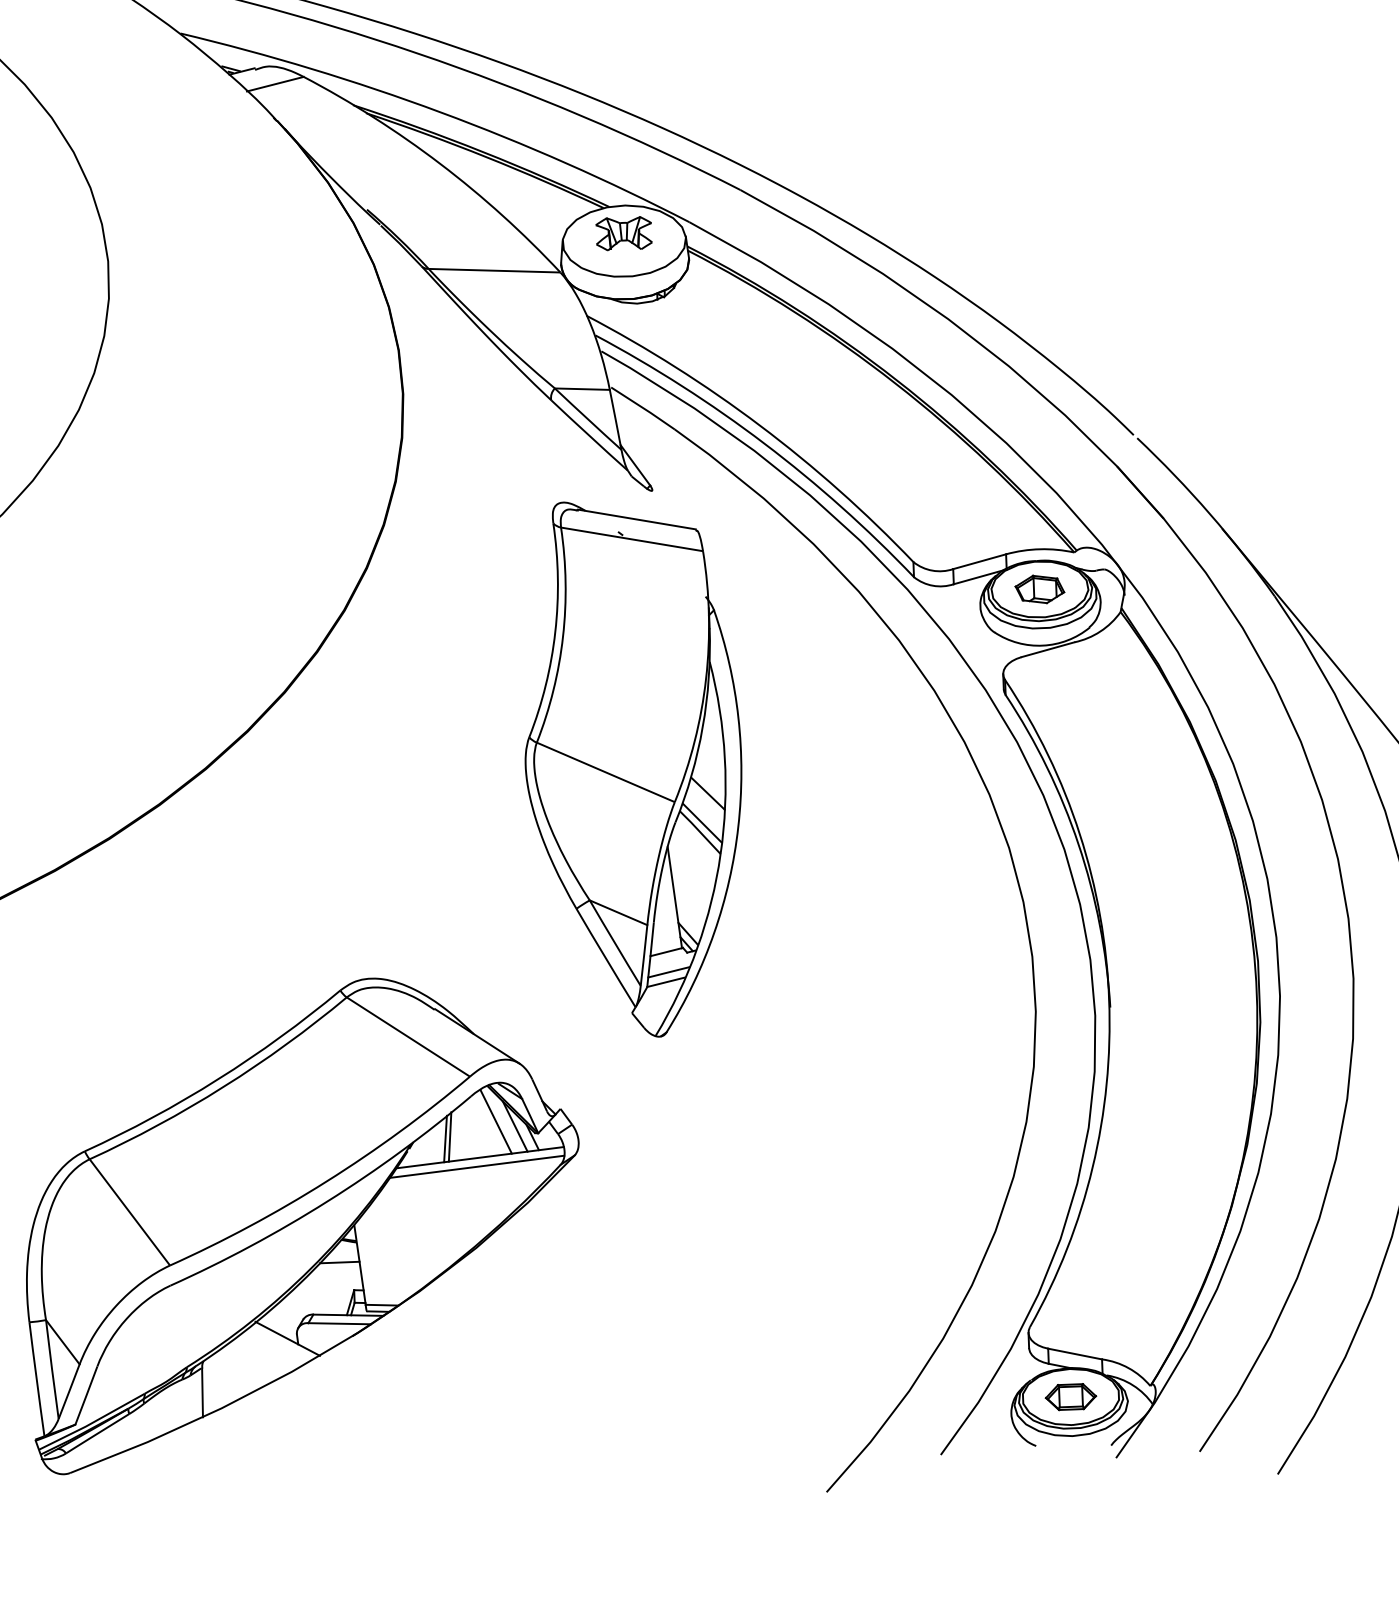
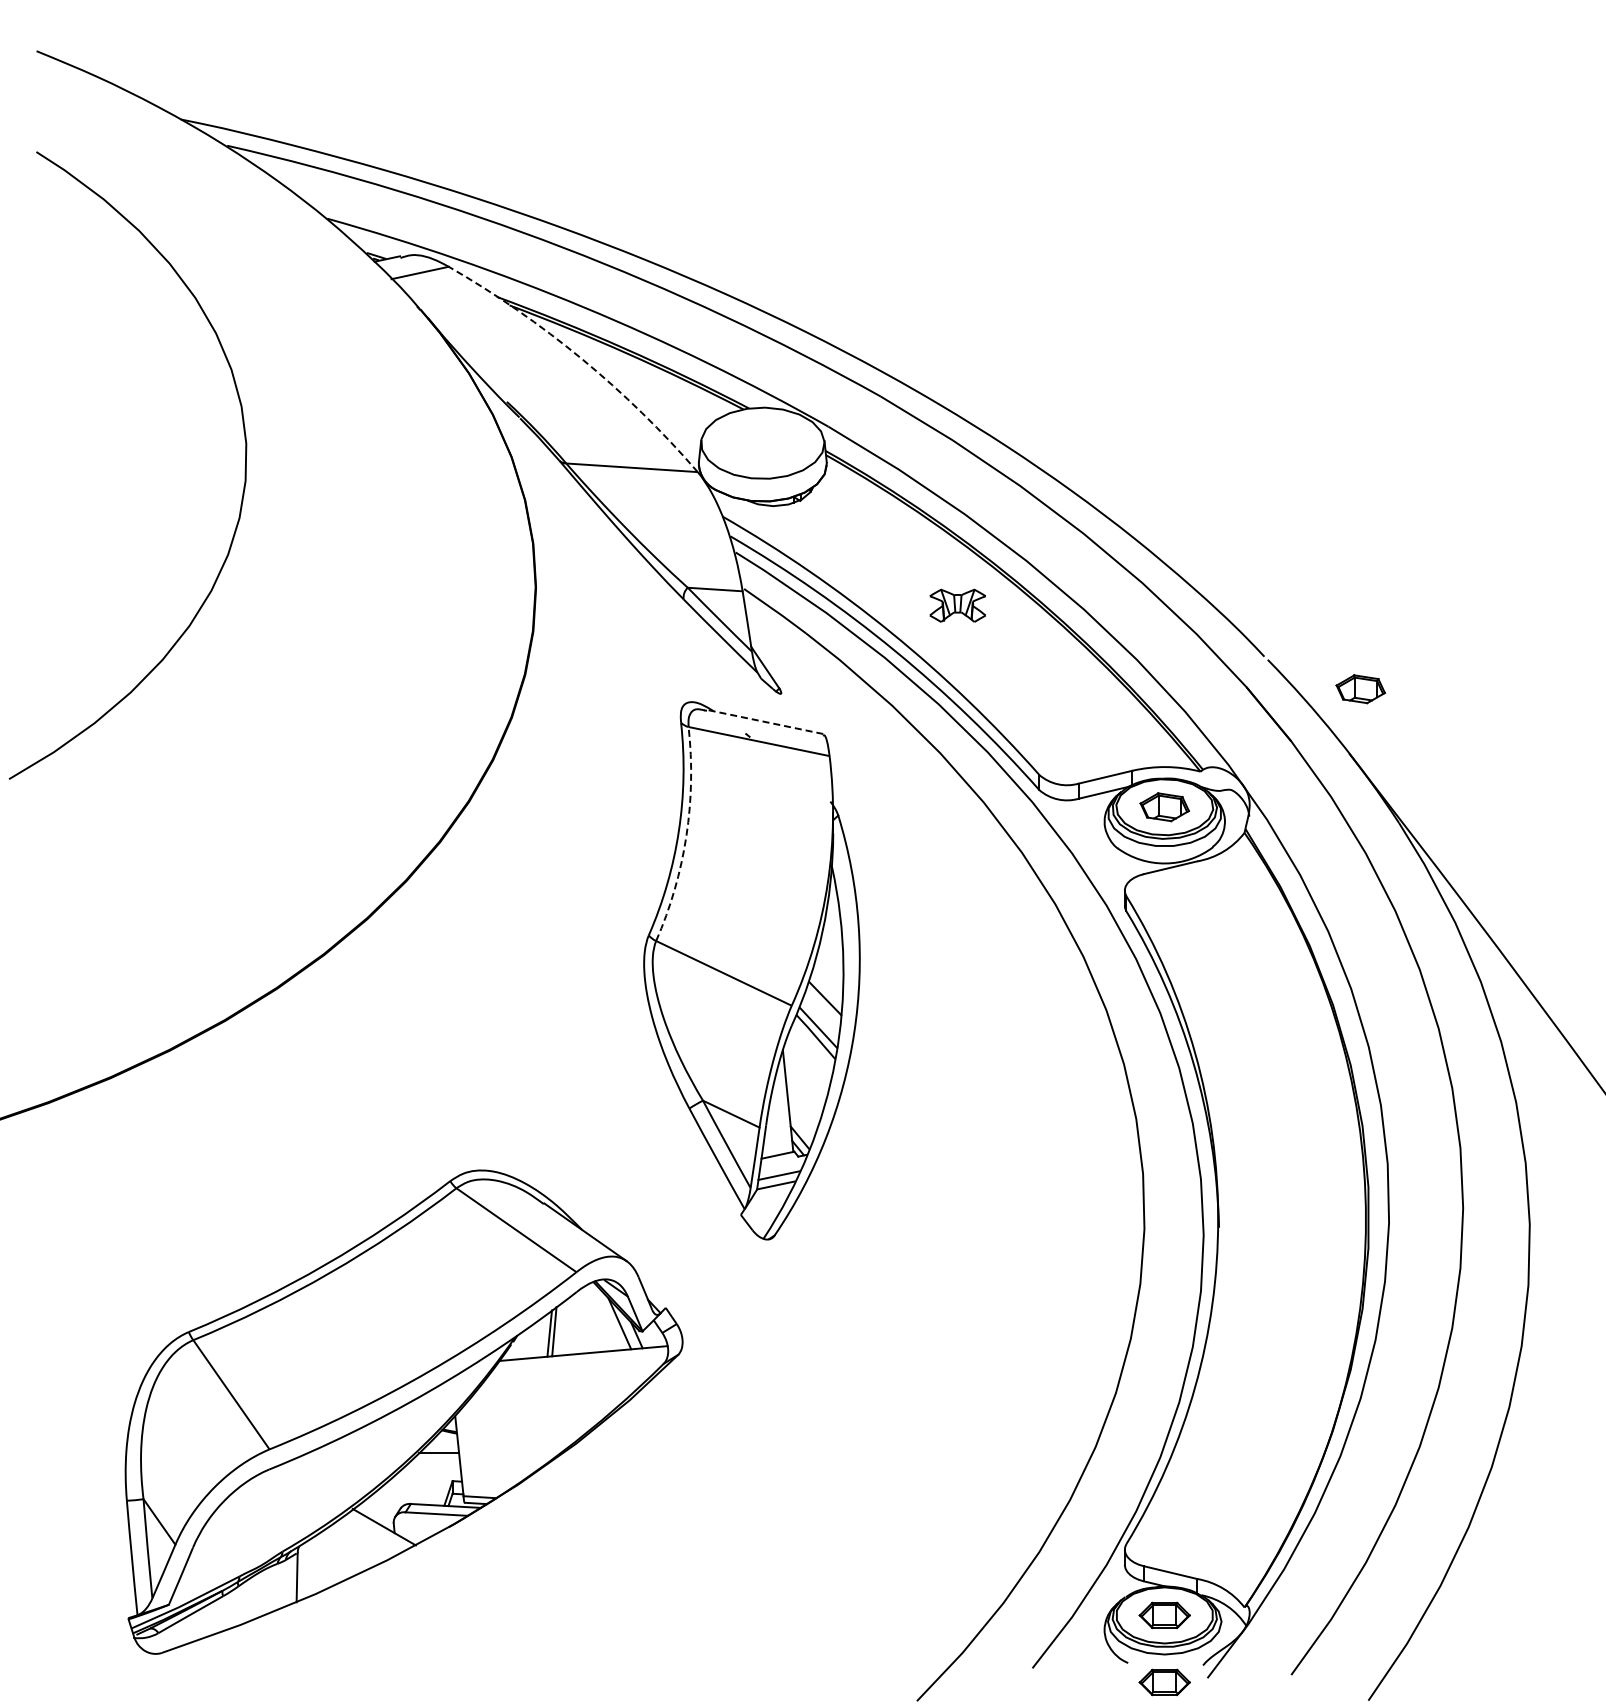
arc: (439, 163) -> (581, 358), solid -> dashed
part: (623, 233) -> (957, 605), moved
part: (1231, 464) -> (1360, 689), added
line: (636, 519) -> (764, 721), solid -> dashed
arc: (563, 637) -> (686, 836), solid -> dashed
line: (495, 1122) -> (600, 1318), removed
line: (477, 1166) -> (580, 1362), removed
part: (1073, 1464) -> (1164, 1682), added

